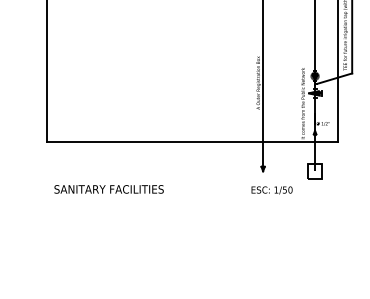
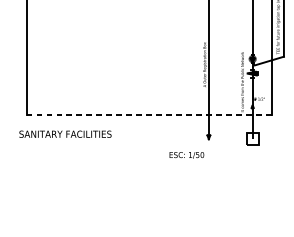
line: (192, 142) -> (149, 114), solid -> dashed
text: (108, 189) -> (64, 134), moved
text: (271, 190) -> (186, 155), moved

